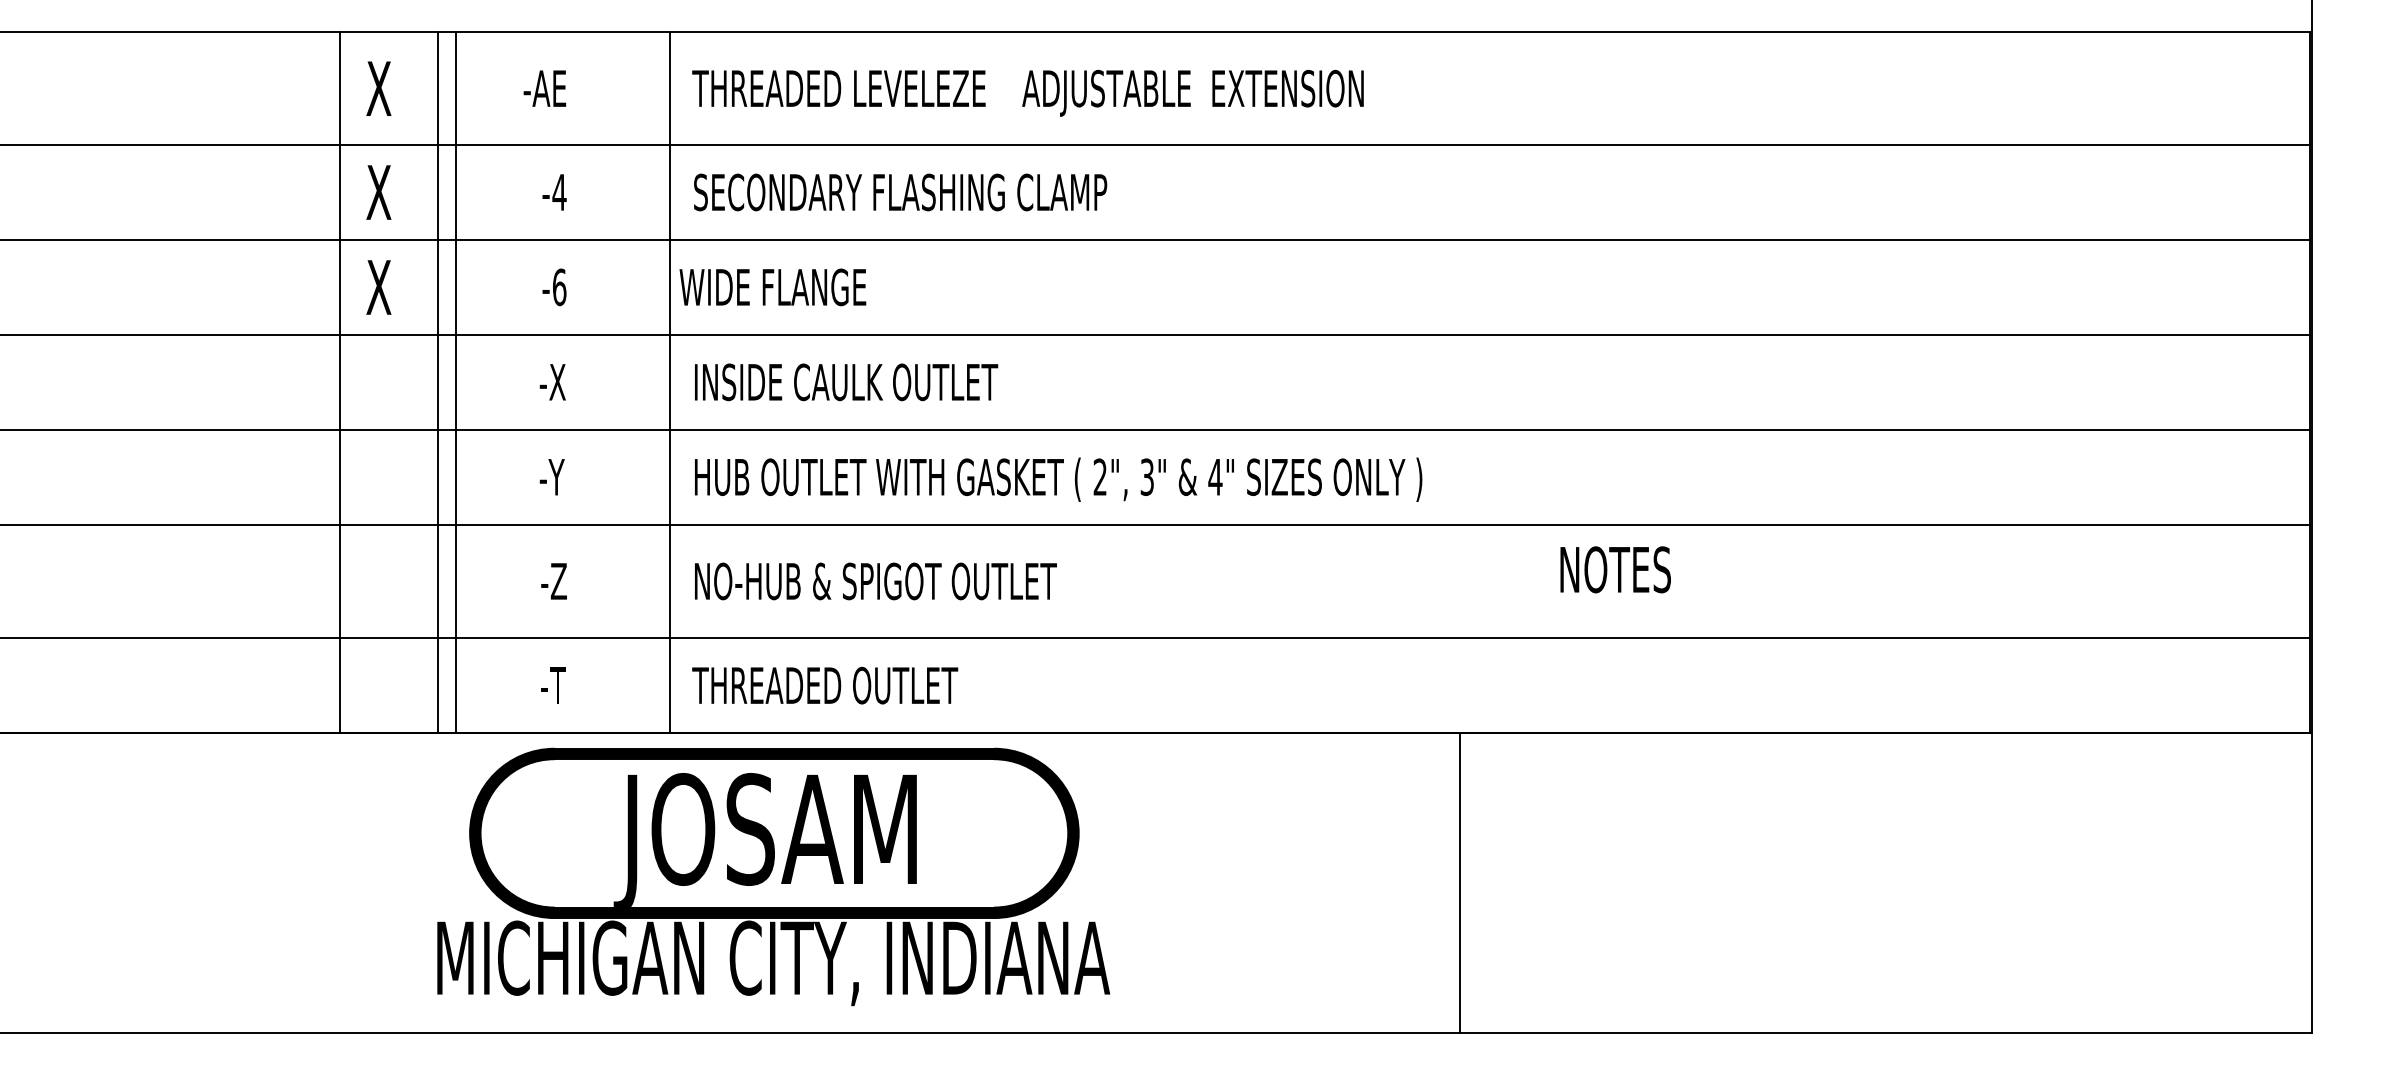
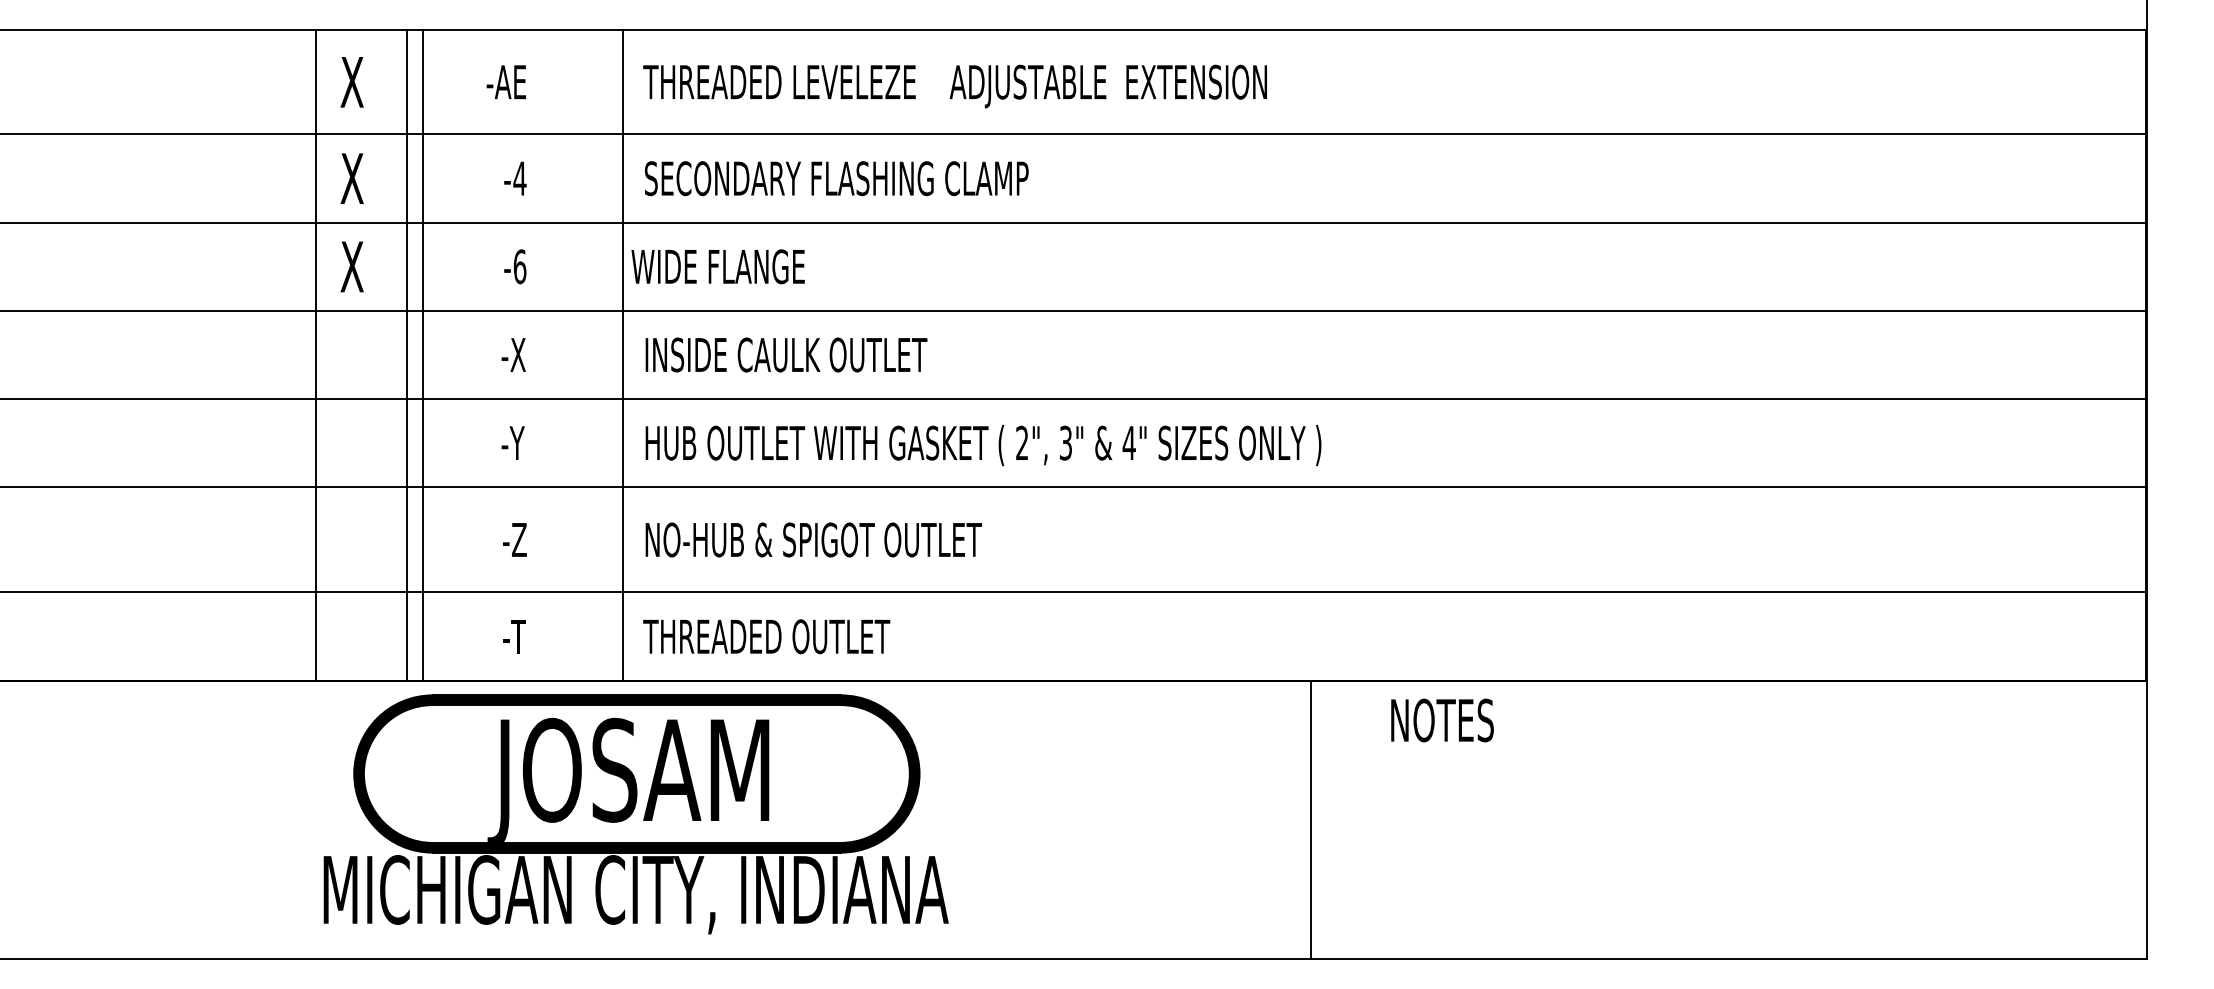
text: (1615, 569) -> (1442, 720), moved
part: (773, 876) -> (636, 814), moved
line: (1459, 882) -> (1311, 819), moved

